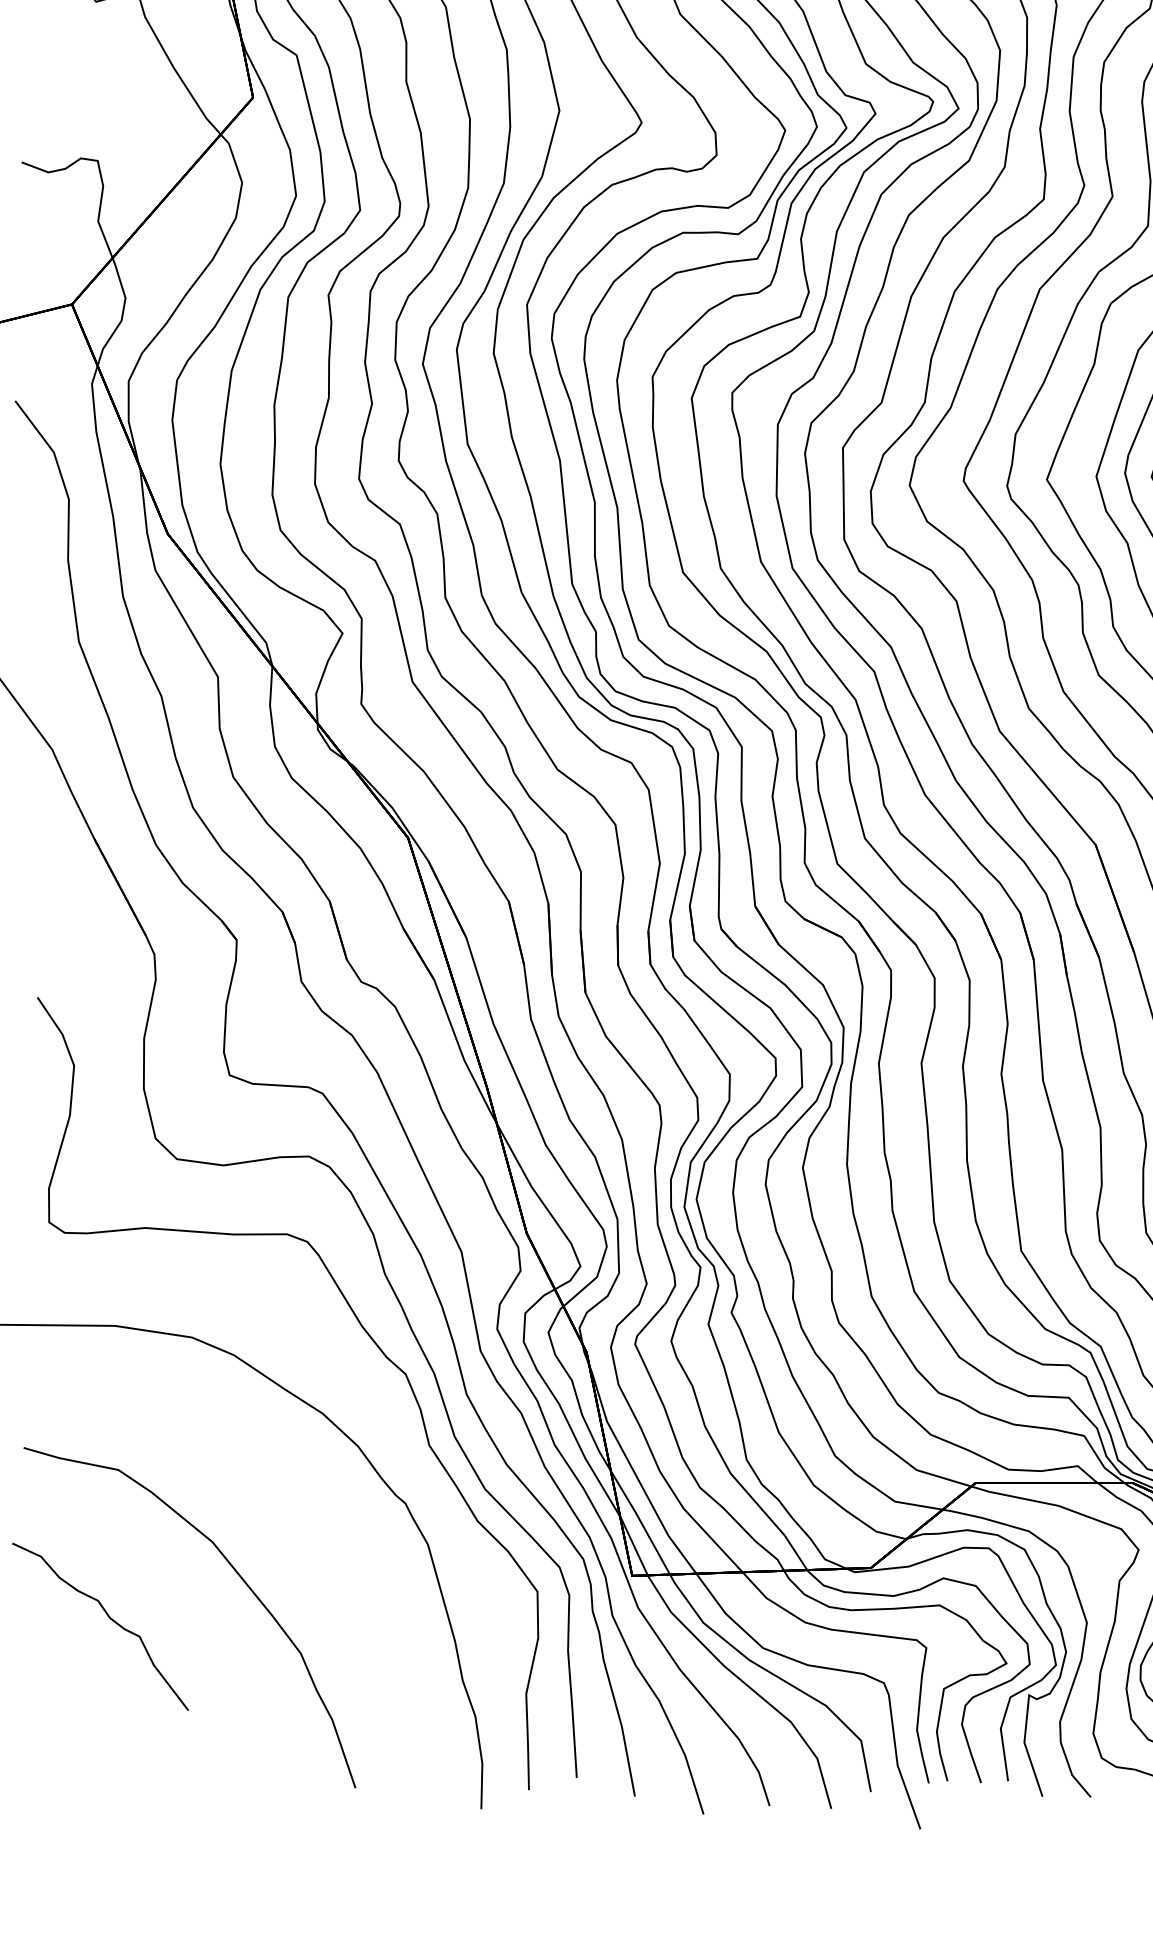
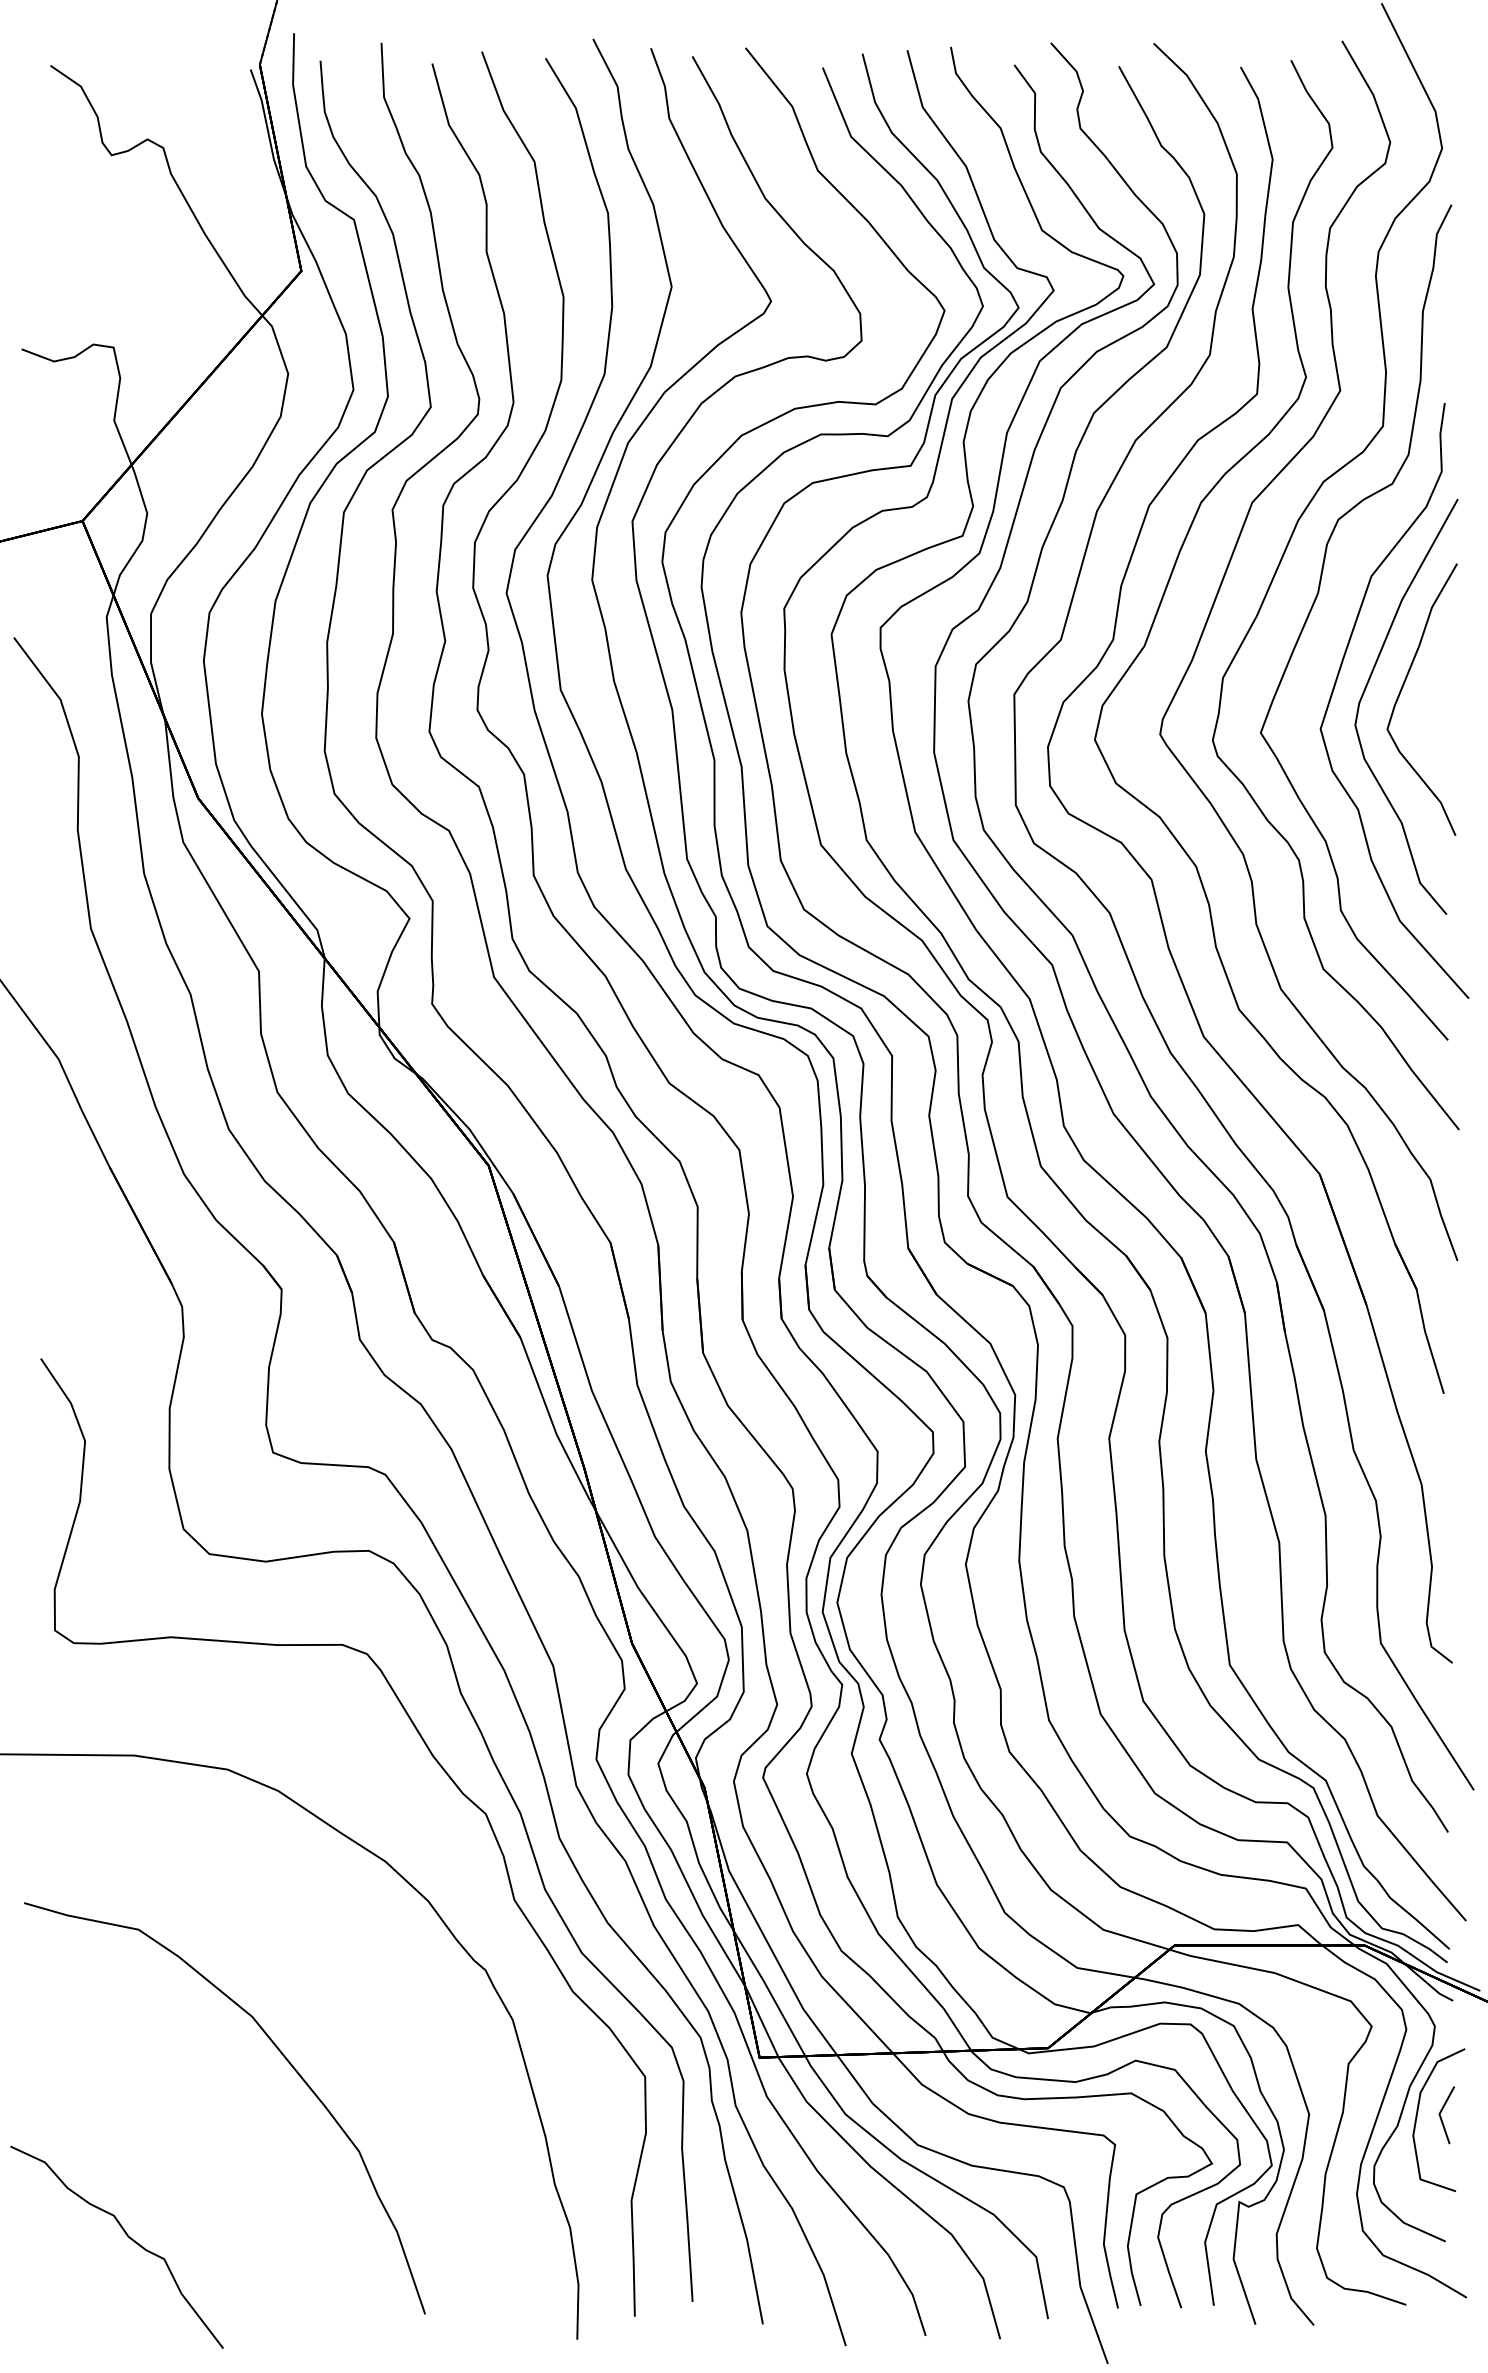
part: (109, 1618) -> (127, 2237), moved

